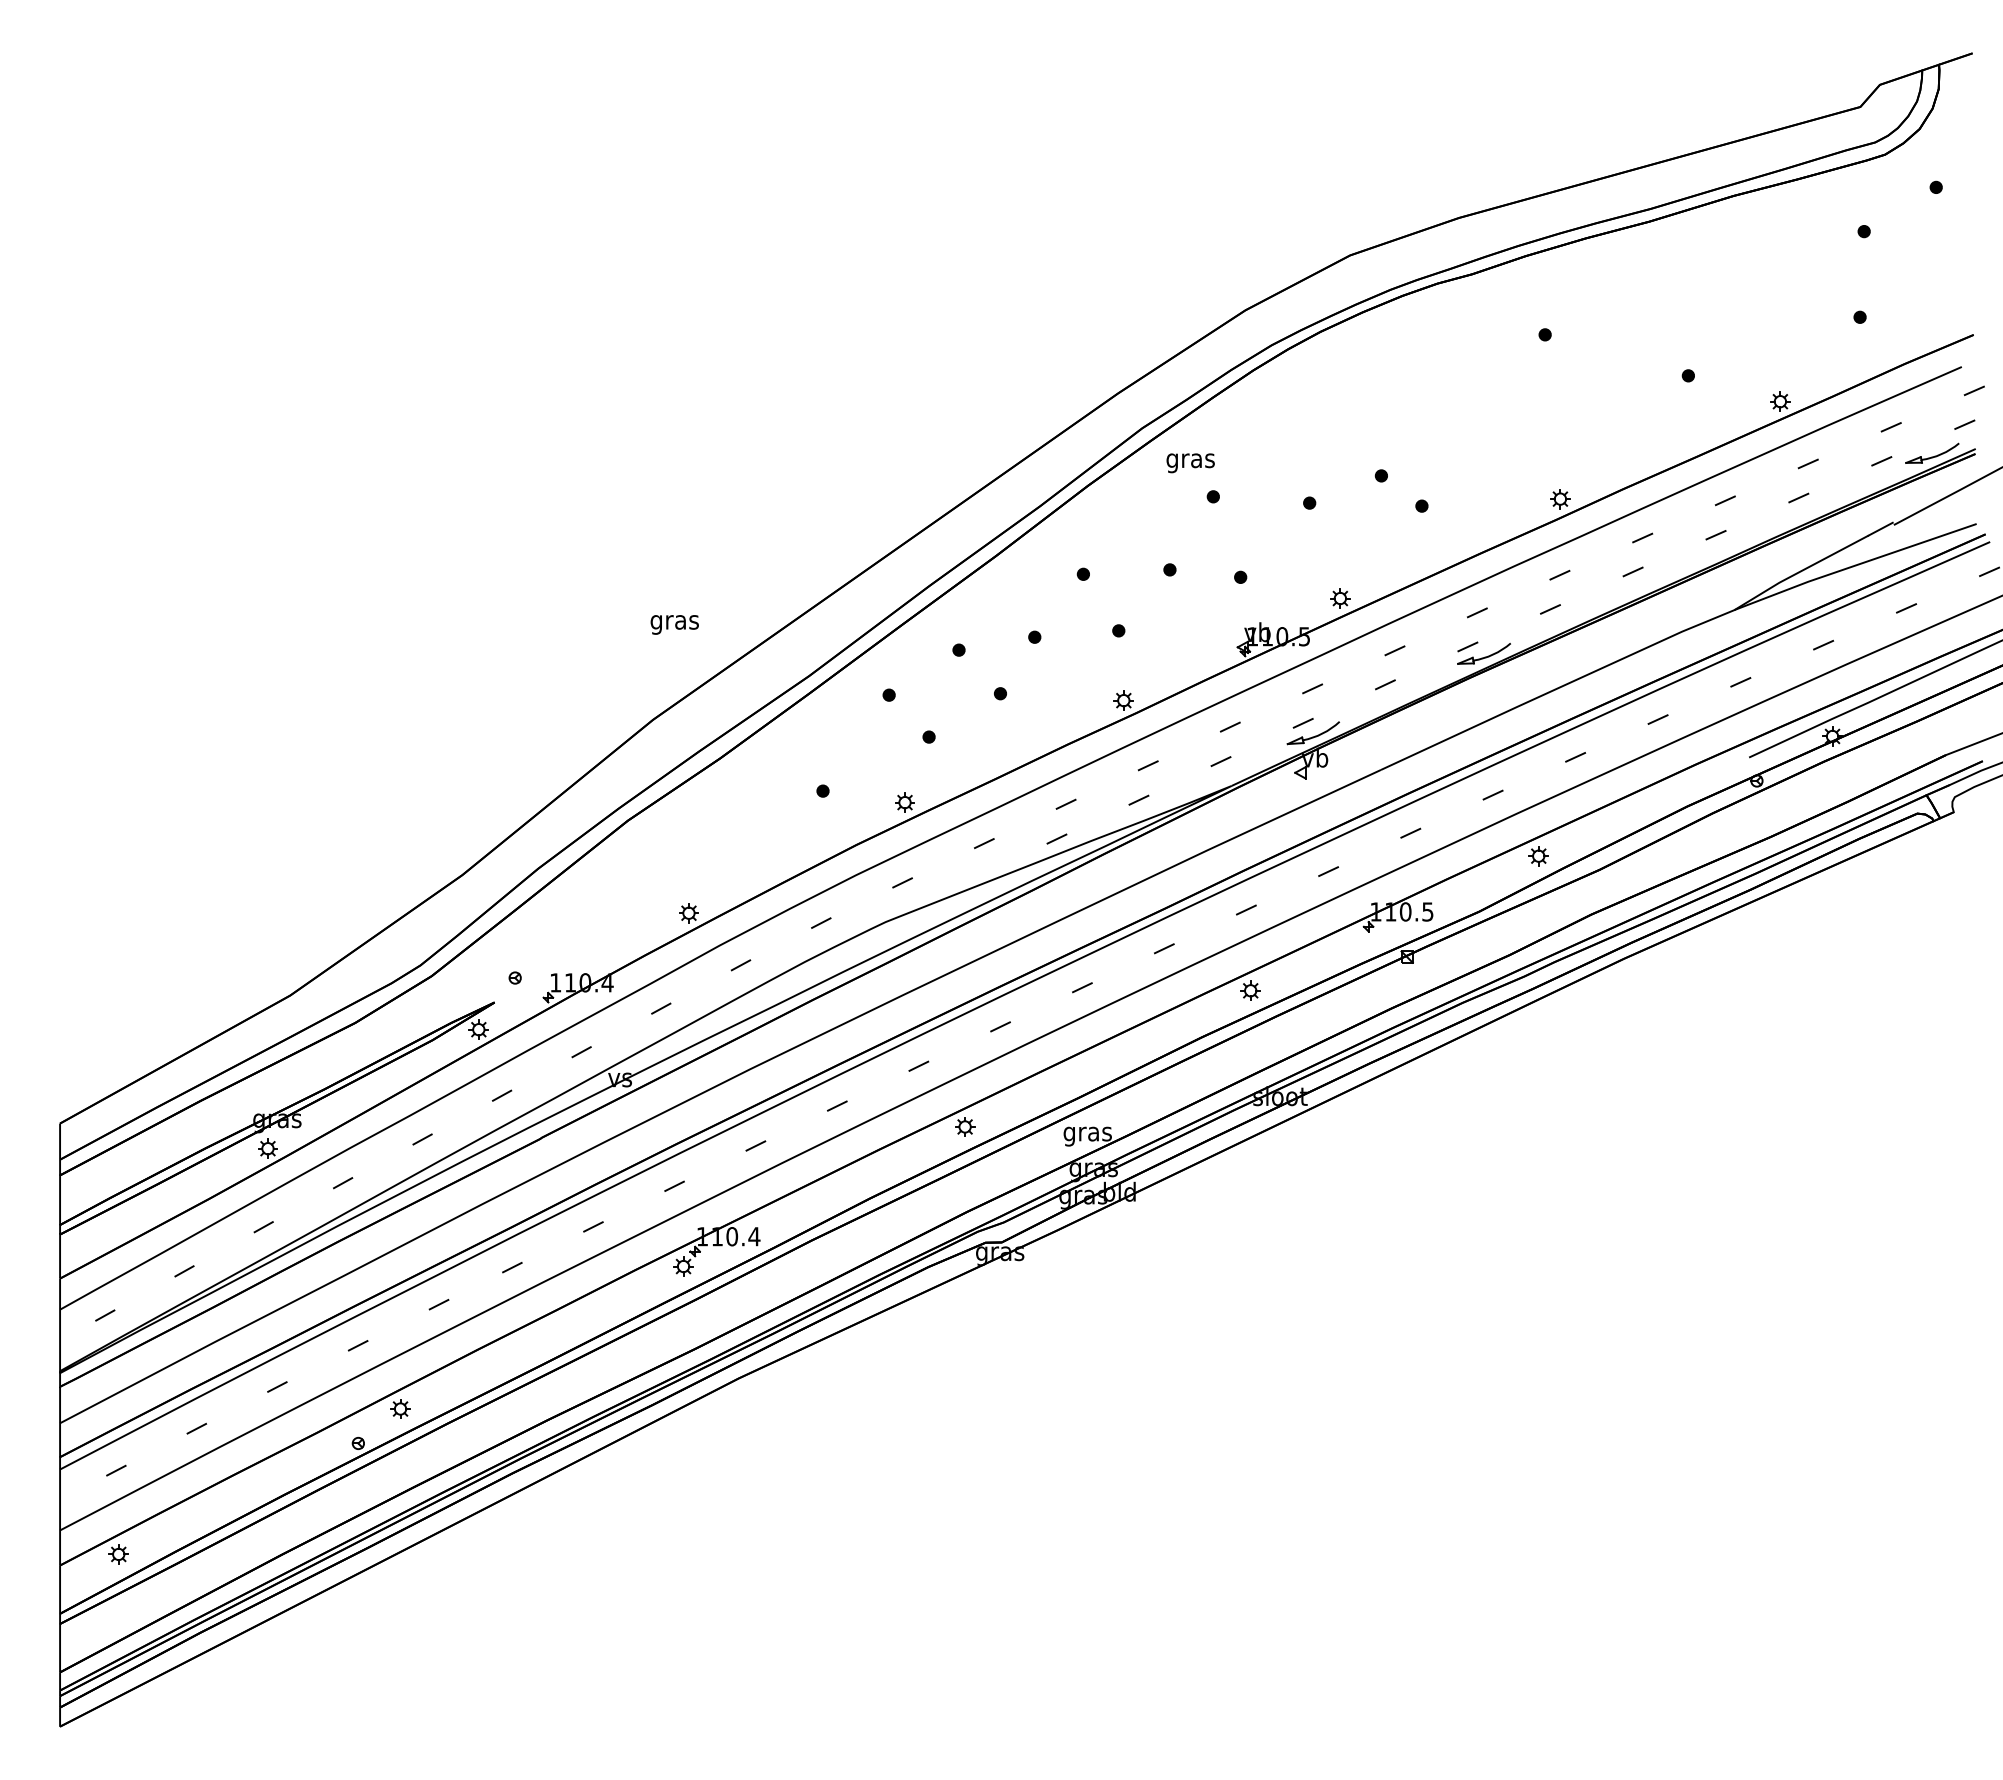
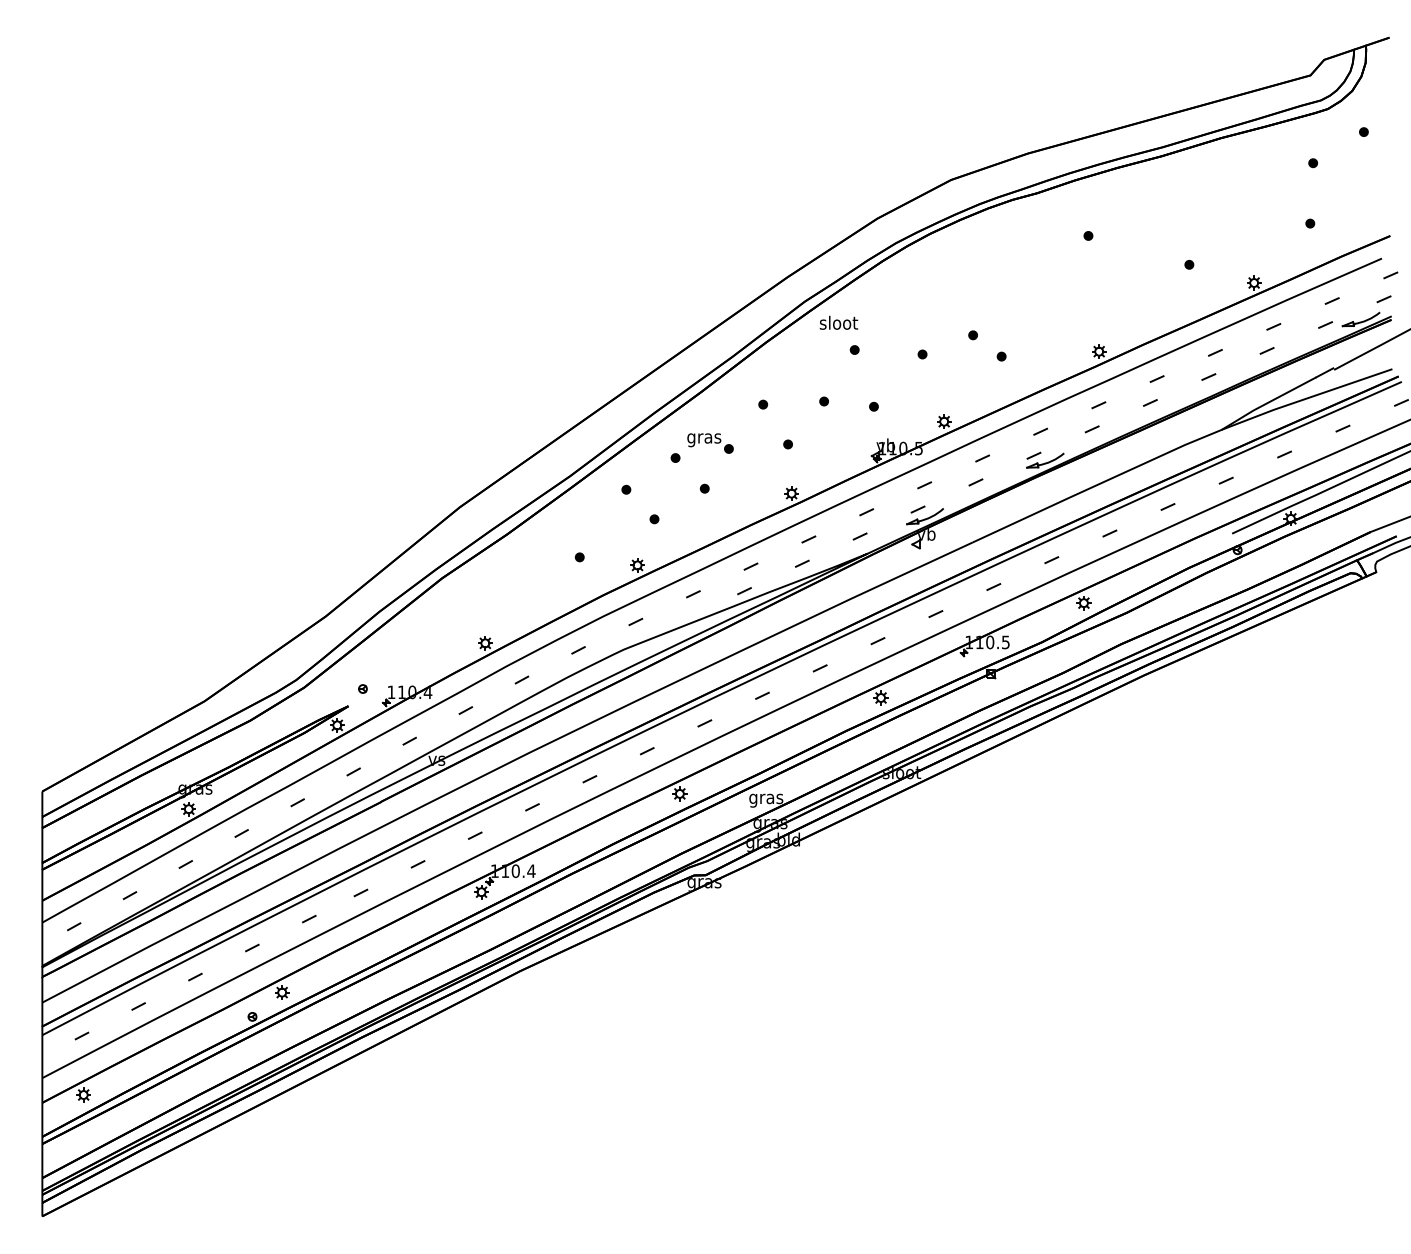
text: (1190, 460) -> (838, 324), gras -> sloot
text: (674, 624) -> (704, 439), moved

